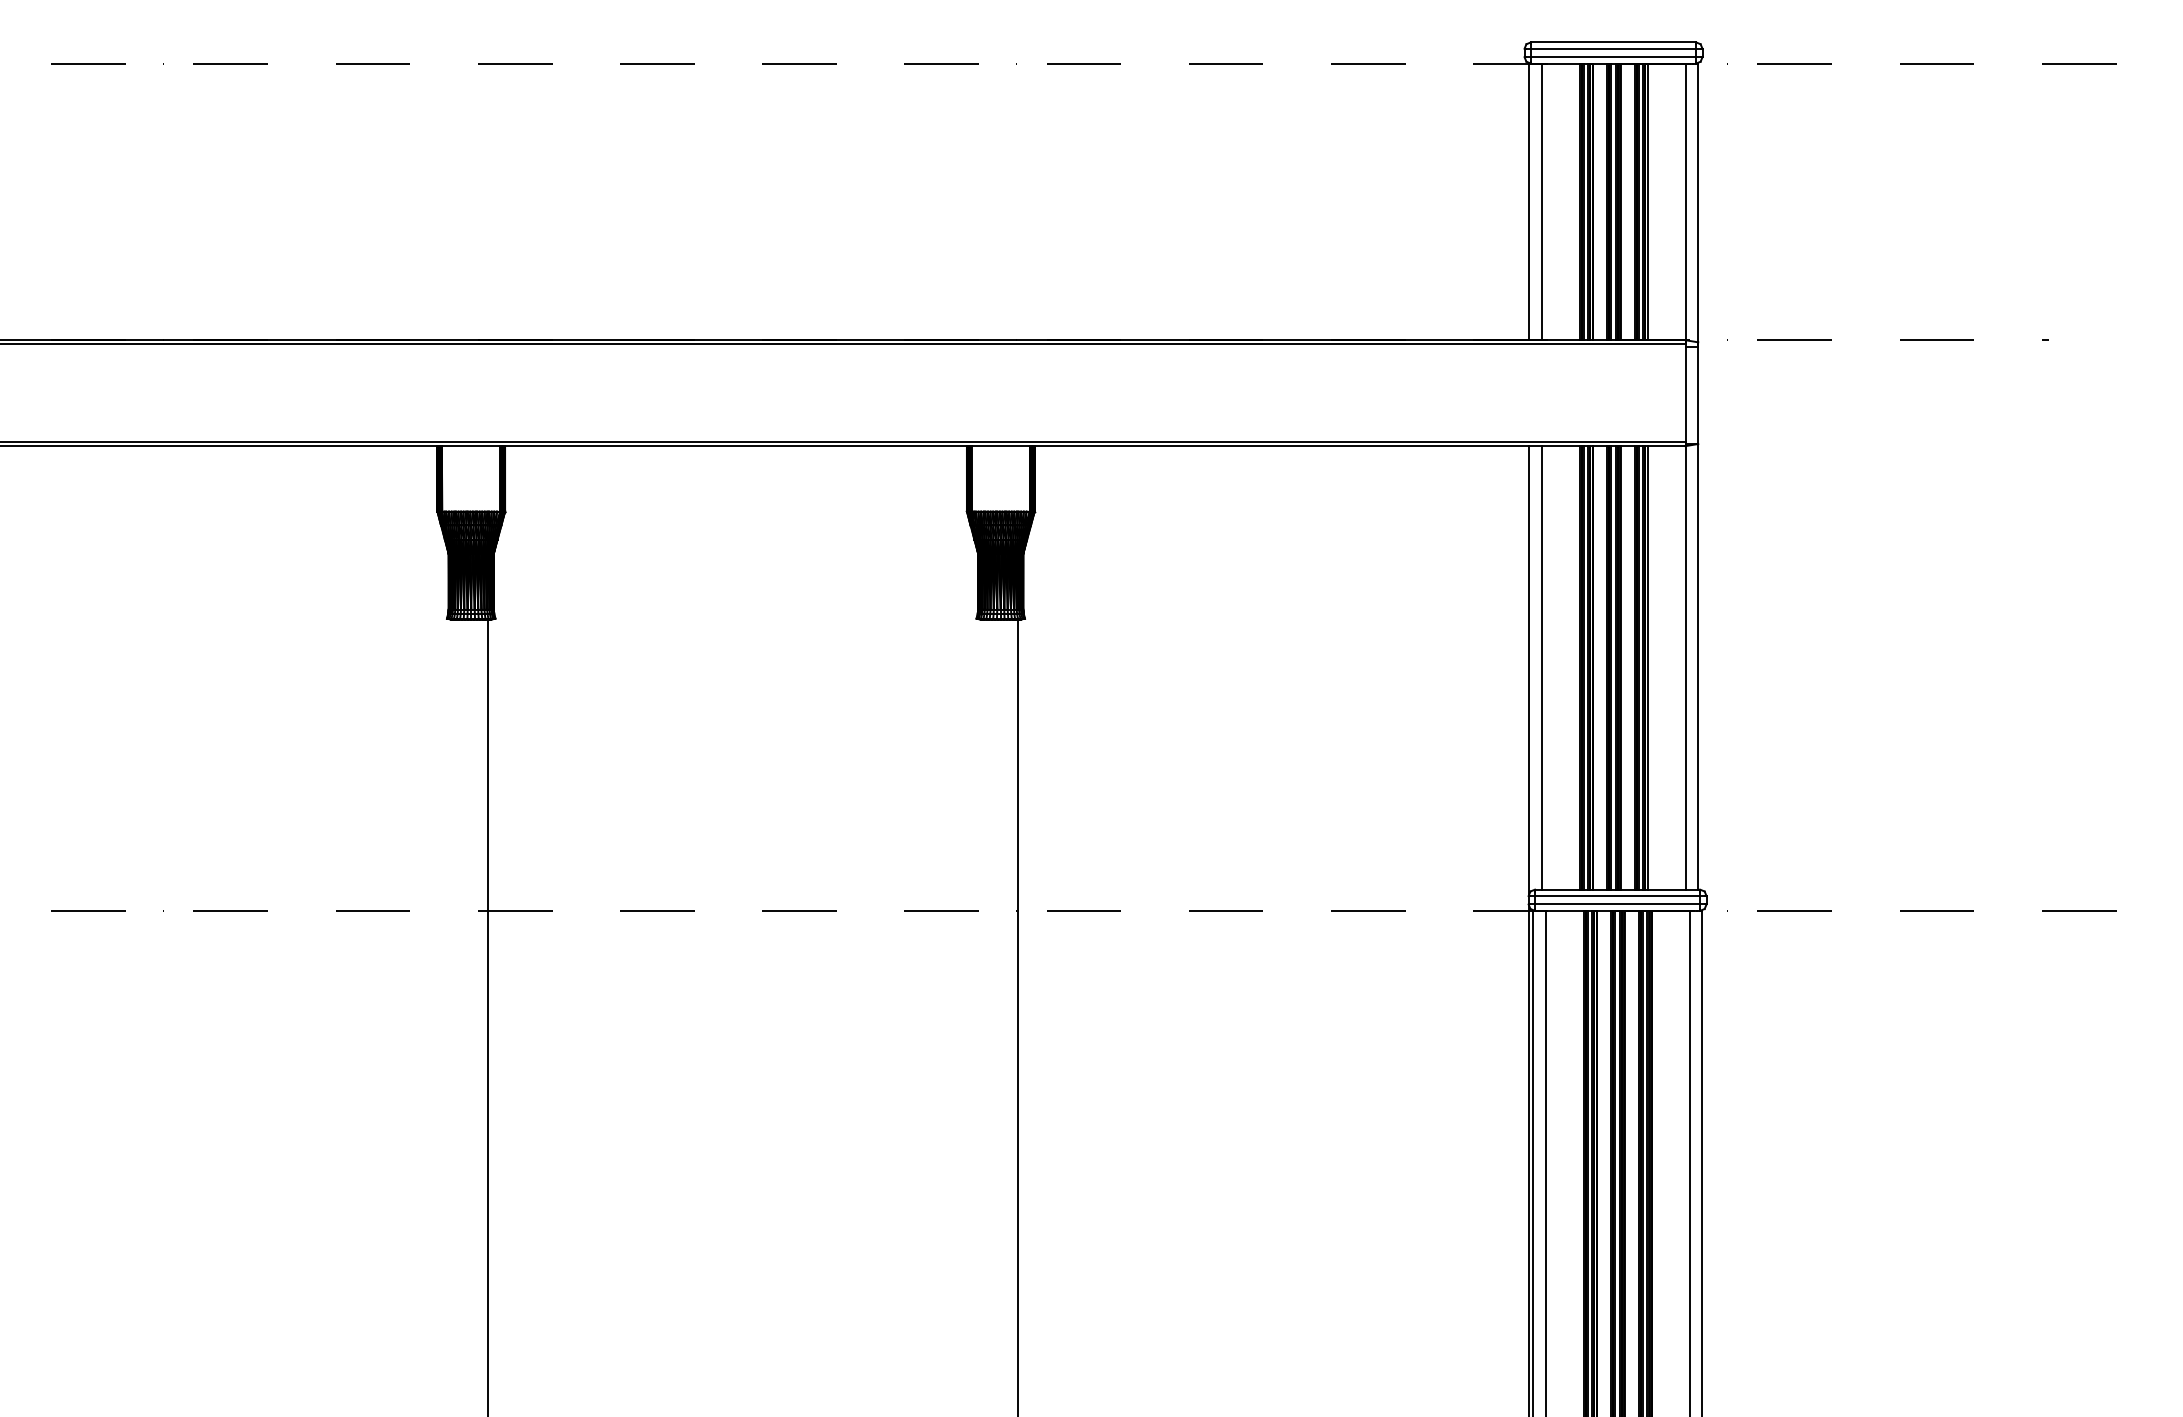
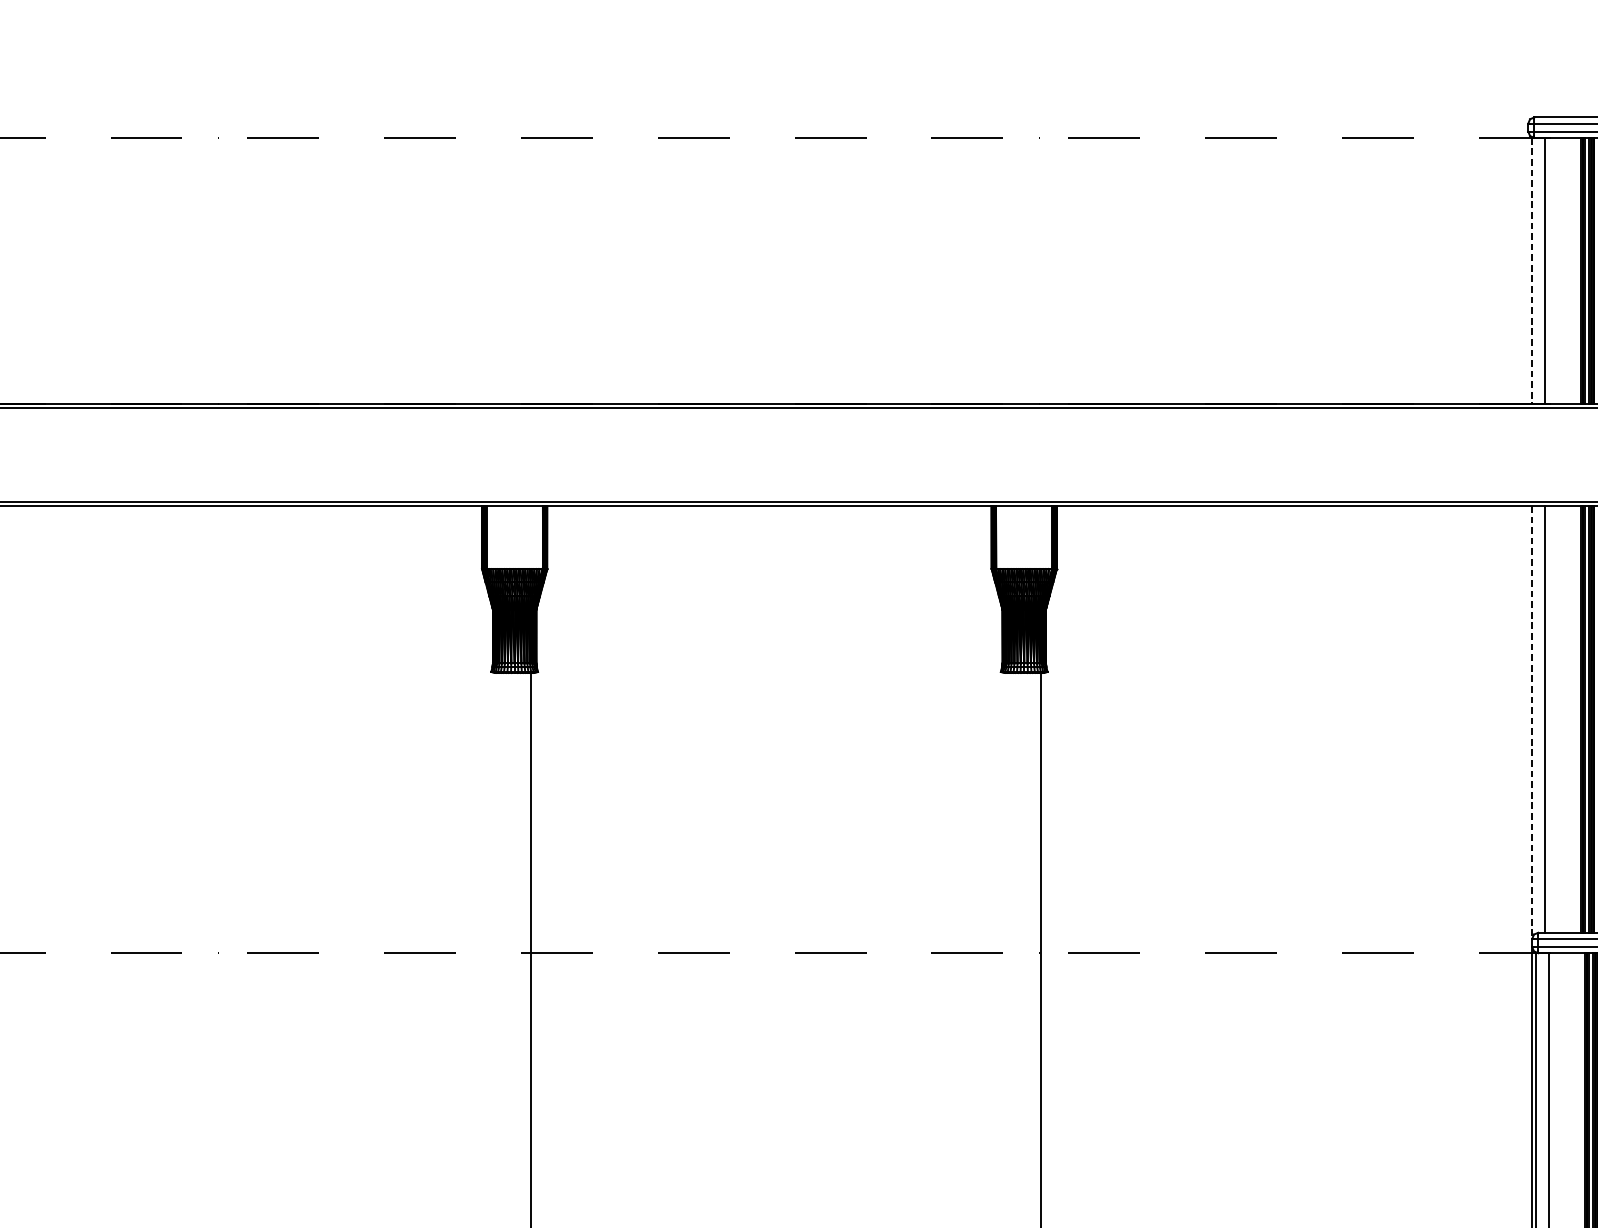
line: (1528, 202) -> (1532, 271), solid -> dashed
line: (1528, 670) -> (1532, 721), solid -> dashed

